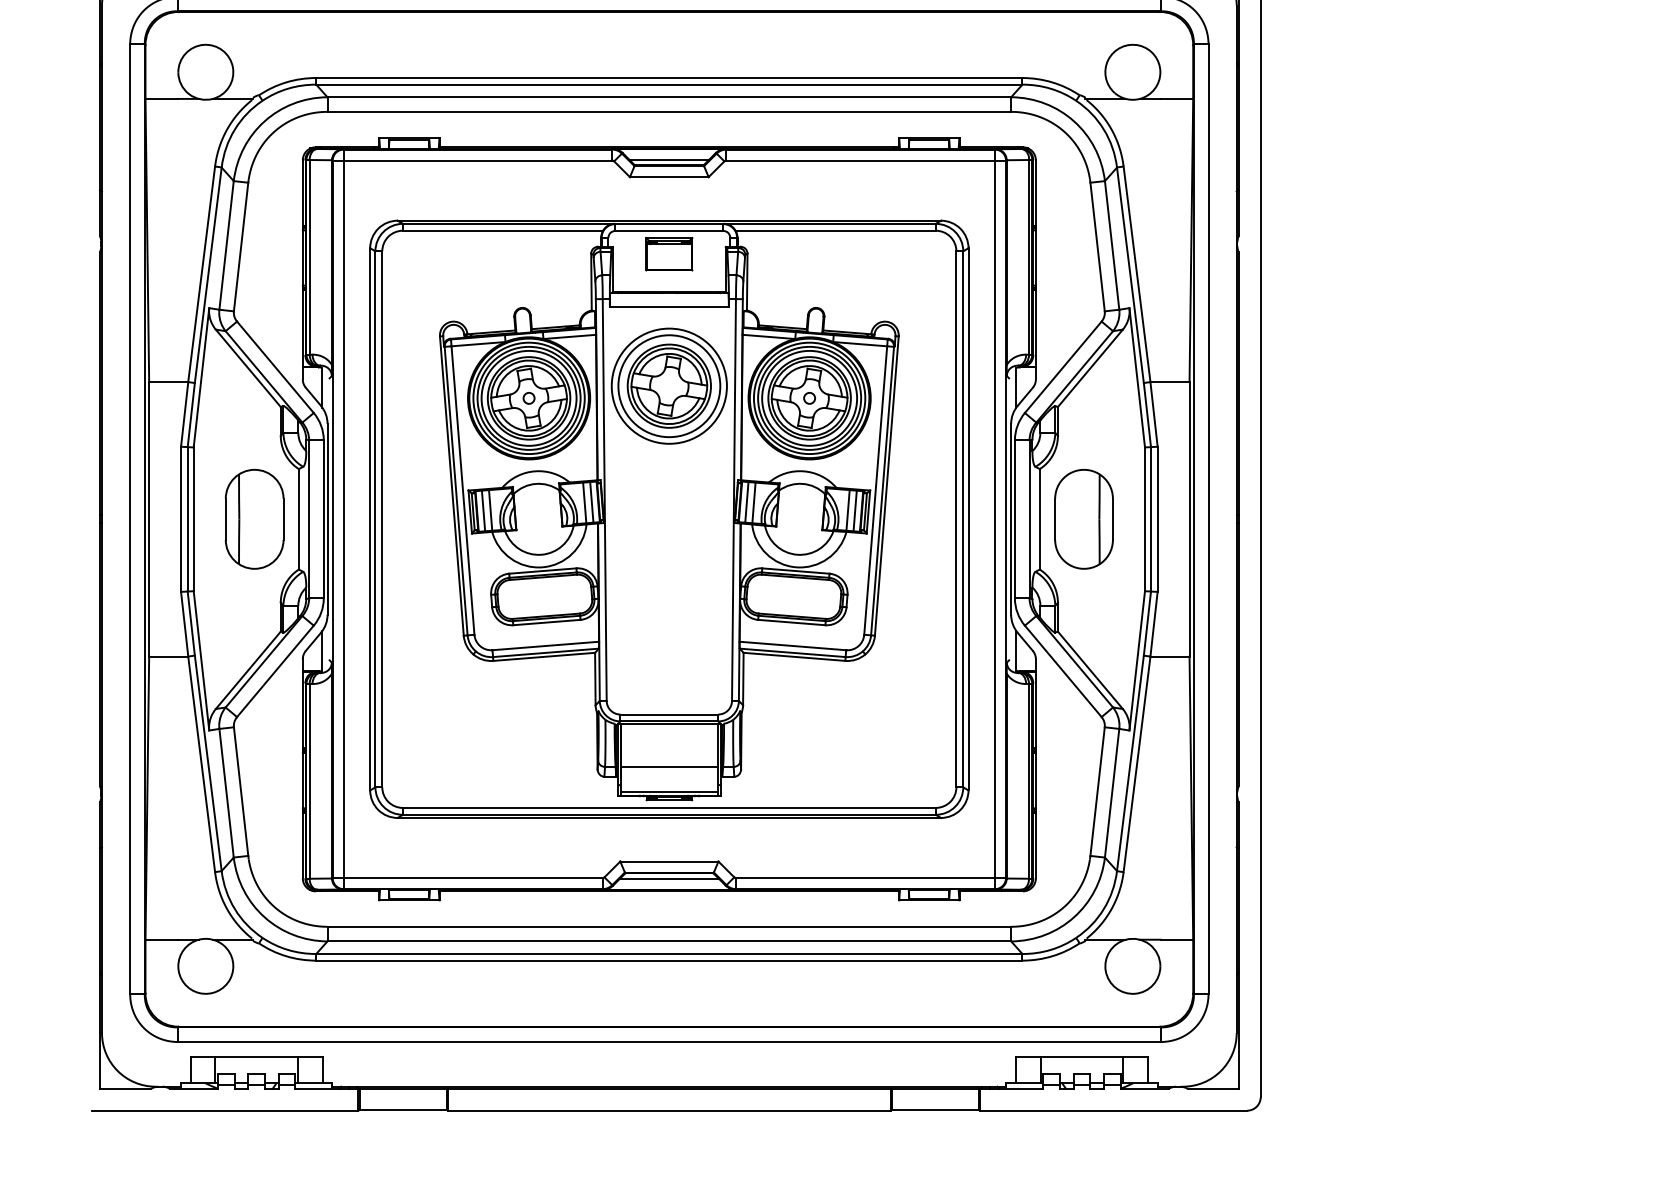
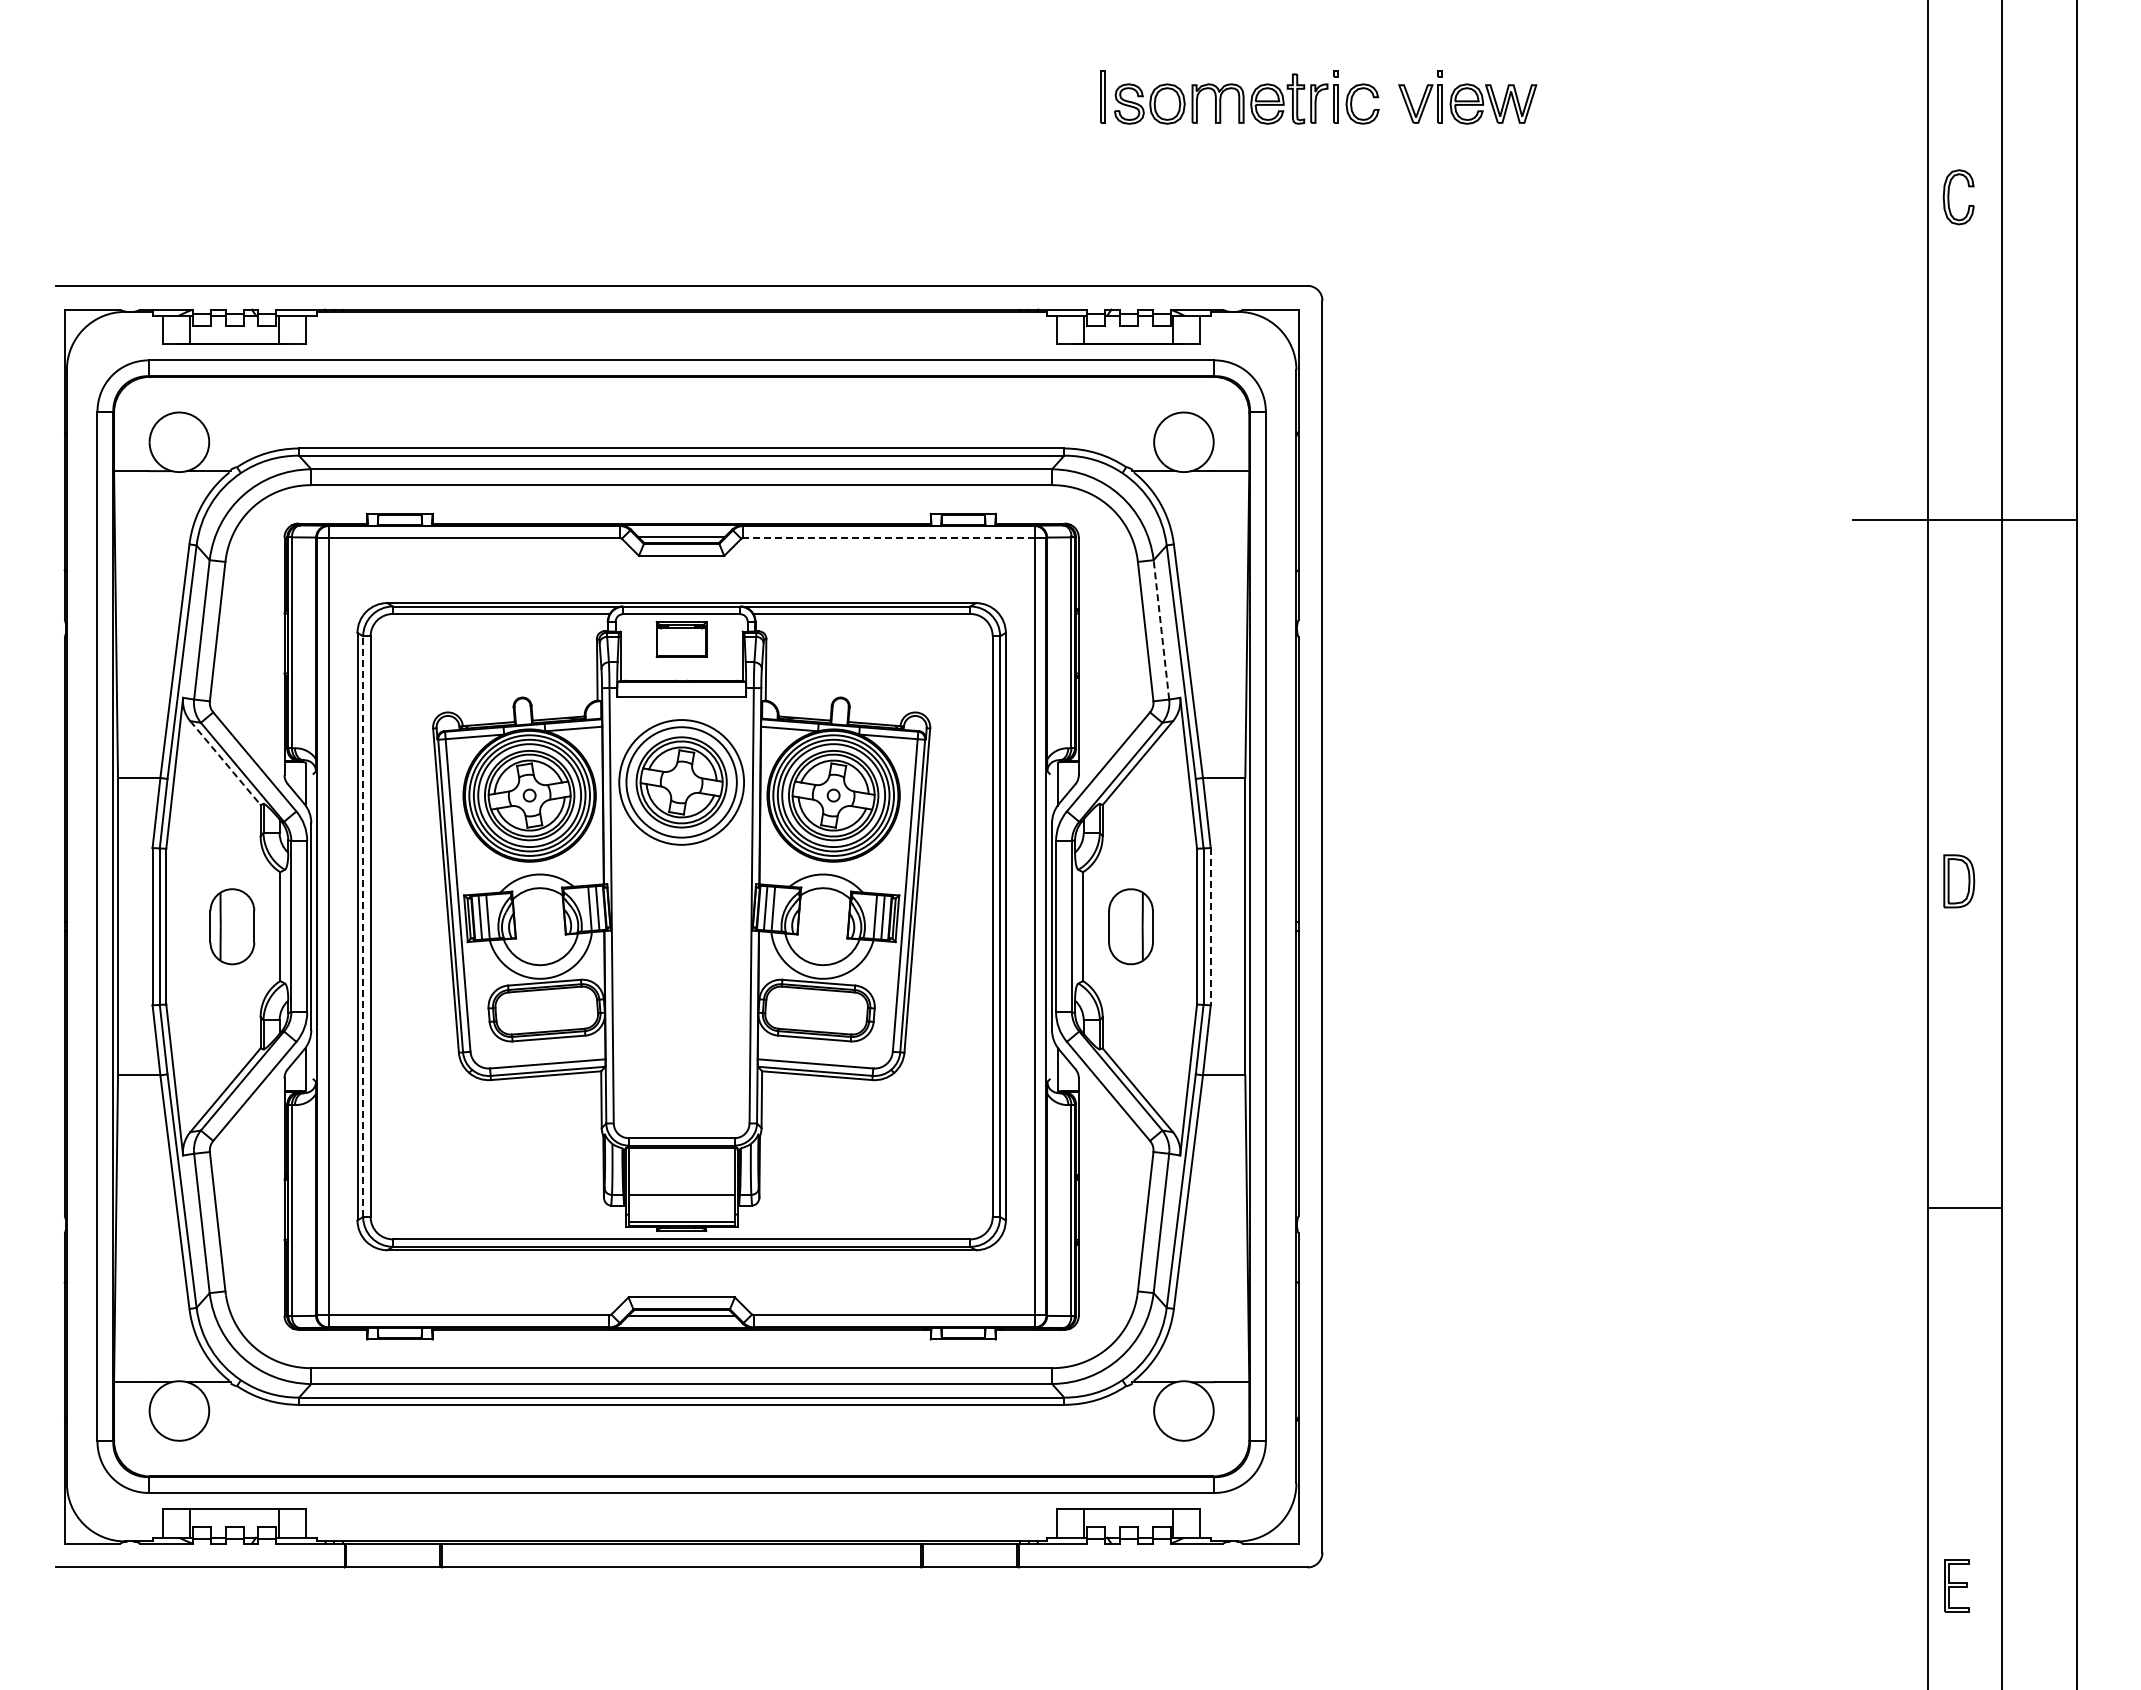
line: (860, 160) -> (888, 537), solid -> dashed
line: (1112, 245) -> (1161, 629), solid -> dashed
line: (248, 368) -> (225, 763), solid -> dashed
part: (254, 519) -> (232, 926), size x0.7
line: (375, 519) -> (363, 926), solid -> dashed
part: (1083, 519) -> (1130, 926), size x0.7
line: (1157, 519) -> (1210, 926), solid -> dashed

